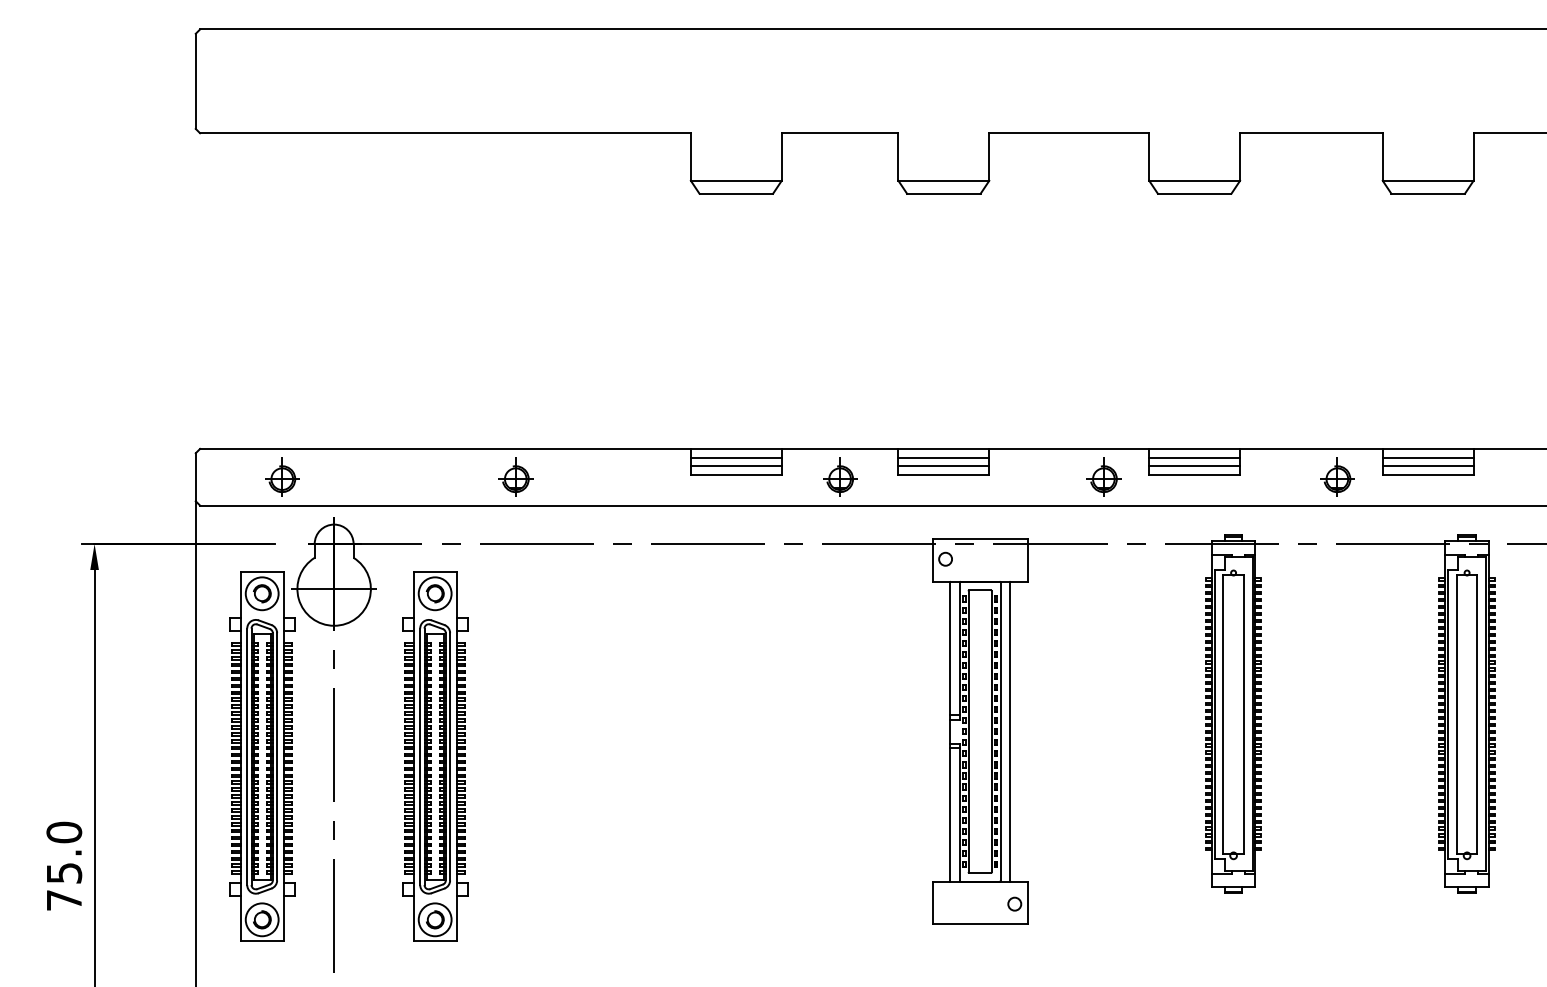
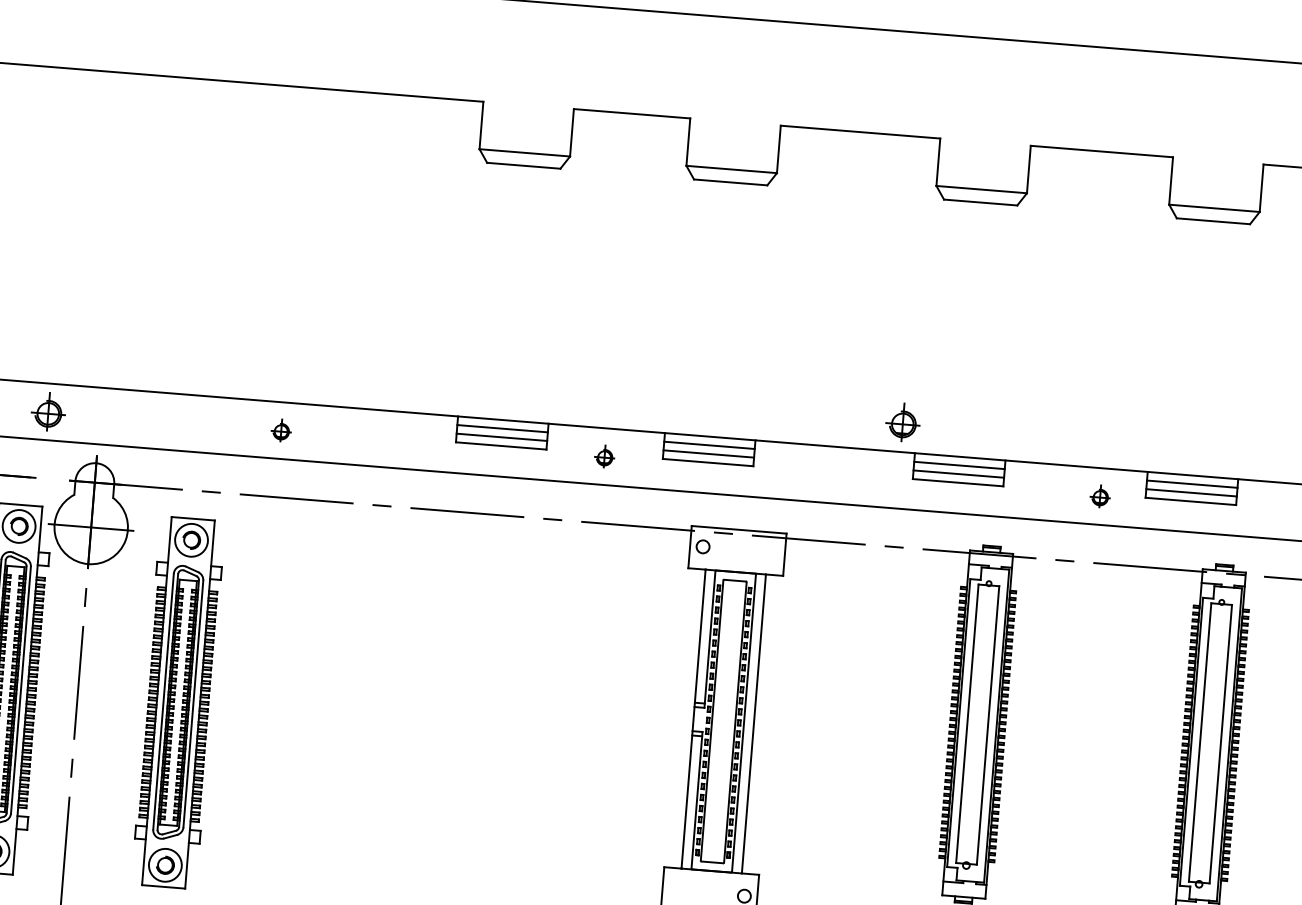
part: (515, 476) -> (281, 429), size x0.6
part: (840, 476) -> (604, 455), size x0.6
part: (1103, 476) -> (902, 421), moved
part: (1337, 476) -> (1100, 495), size x0.6

